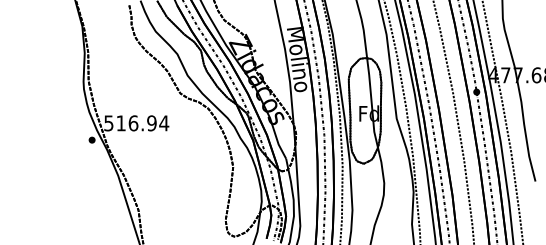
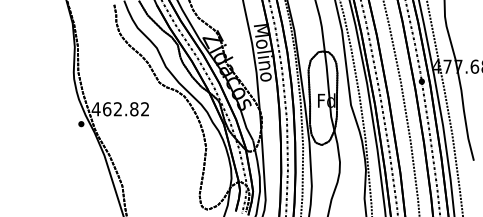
text: (136, 123) -> (120, 109), 516.94 -> 462.82

